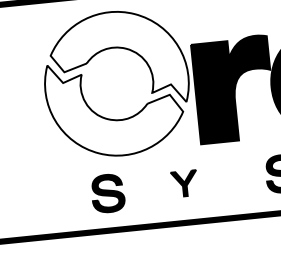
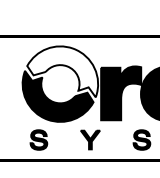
fill: (113, 105) -> (57, 95), added
part: (184, 182) -> (90, 139), size x1.43
part: (107, 192) -> (38, 139), moved

